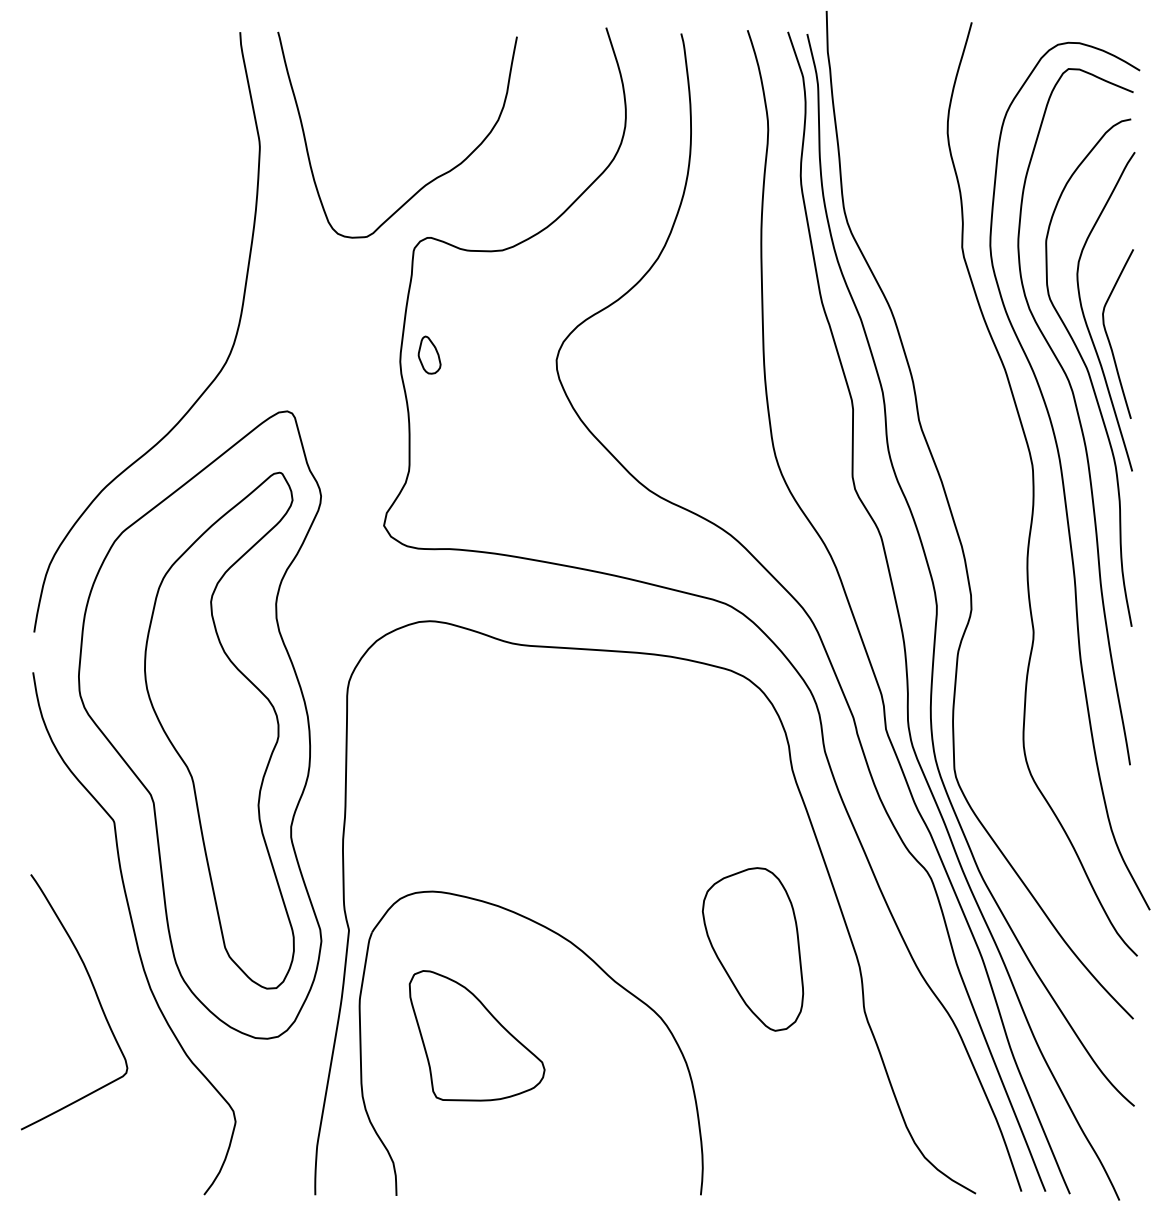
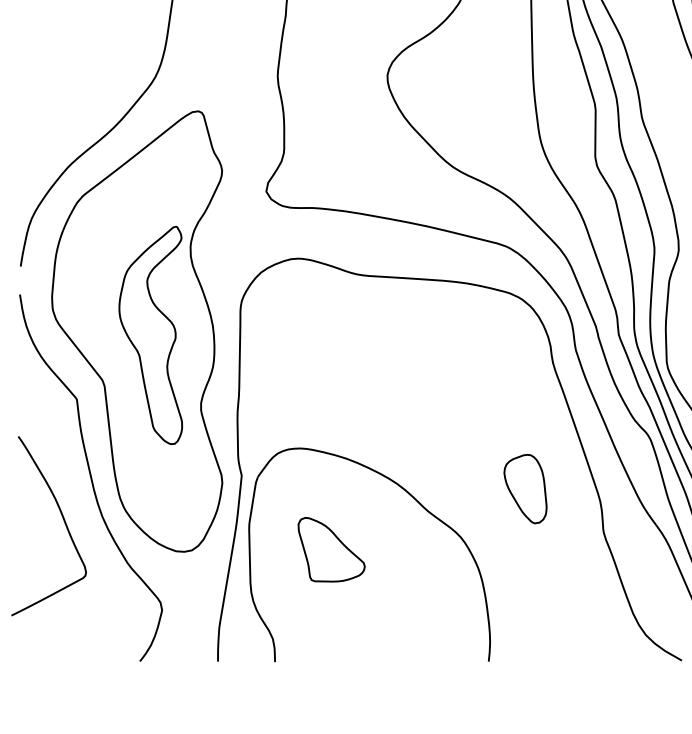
part: (429, 354) -> (298, 71), removed
part: (219, 730) -> (150, 335), size x0.6
part: (753, 949) -> (525, 489), size x0.6
part: (476, 1035) -> (331, 549), size x0.7

